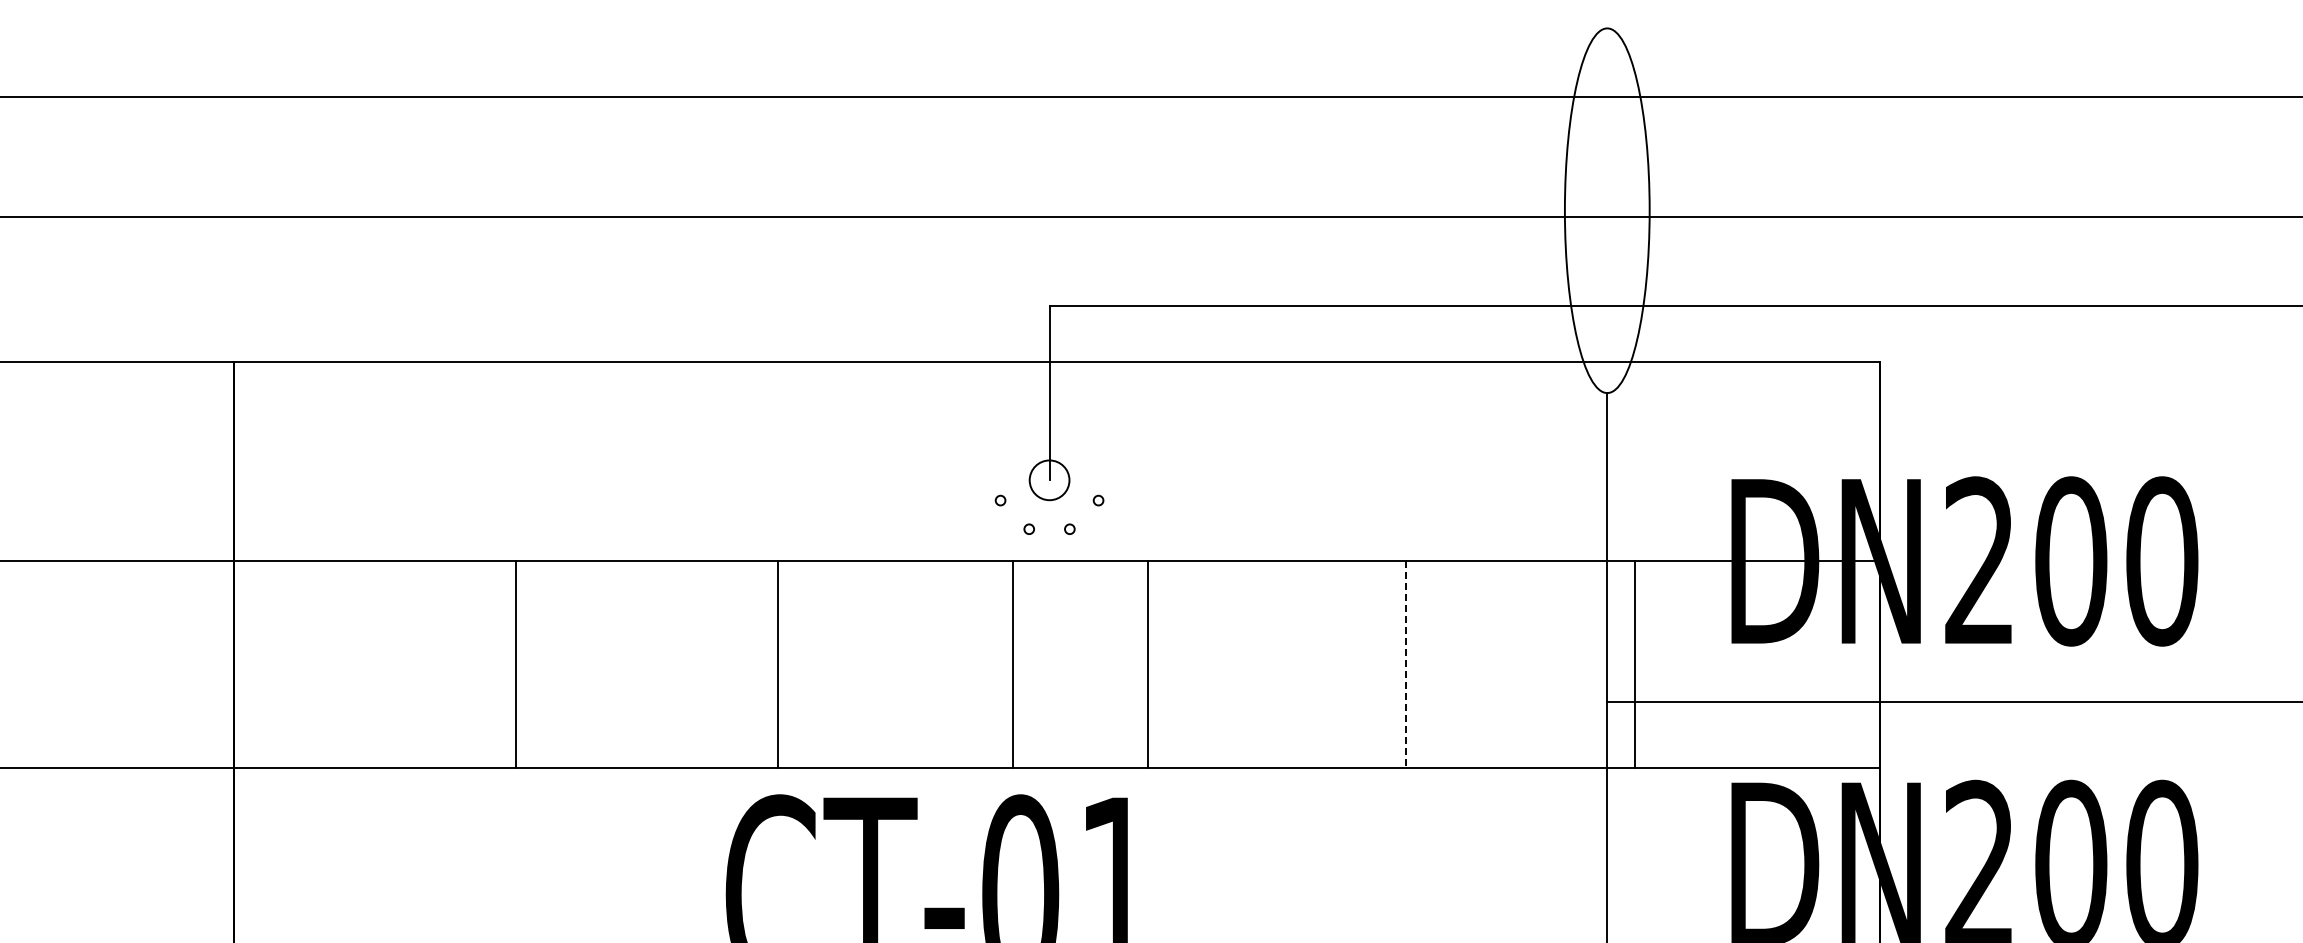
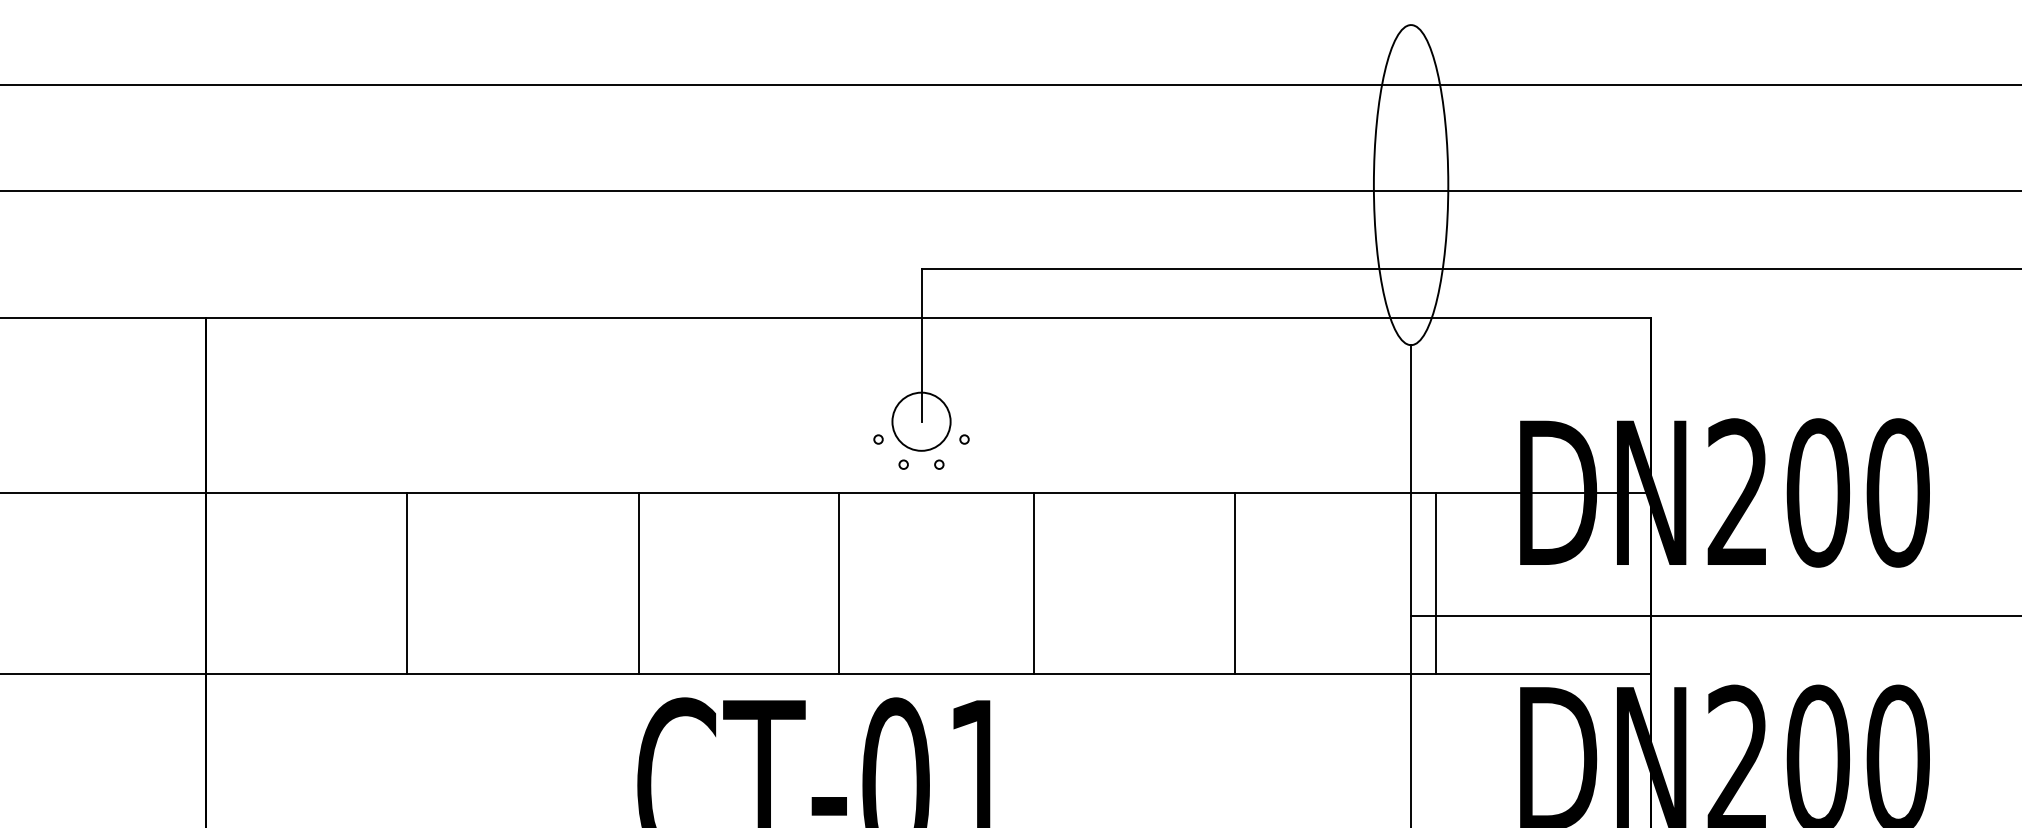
circle: (1049, 480) -> (921, 421), size x1.67
line: (516, 664) -> (407, 583), moved
line: (778, 664) -> (638, 583), moved
line: (1012, 664) -> (838, 583), moved
line: (1147, 664) -> (1033, 583), moved
line: (1406, 665) -> (1234, 584), dashed -> solid

